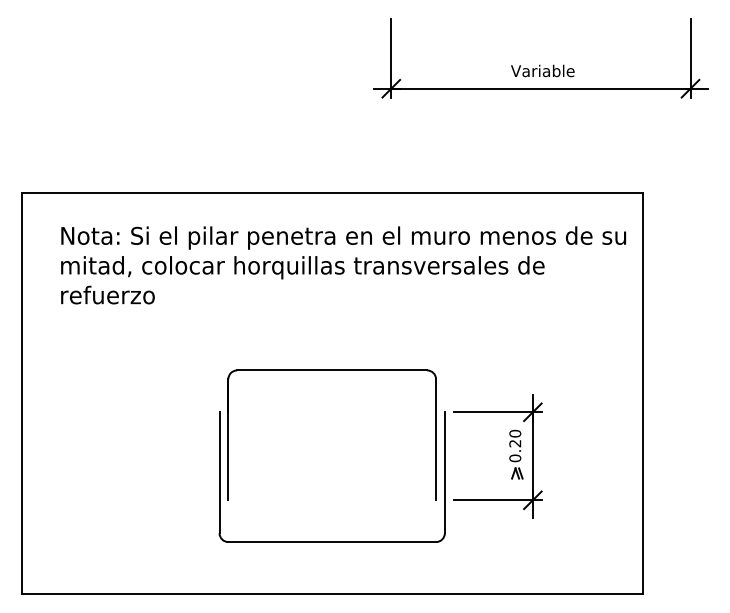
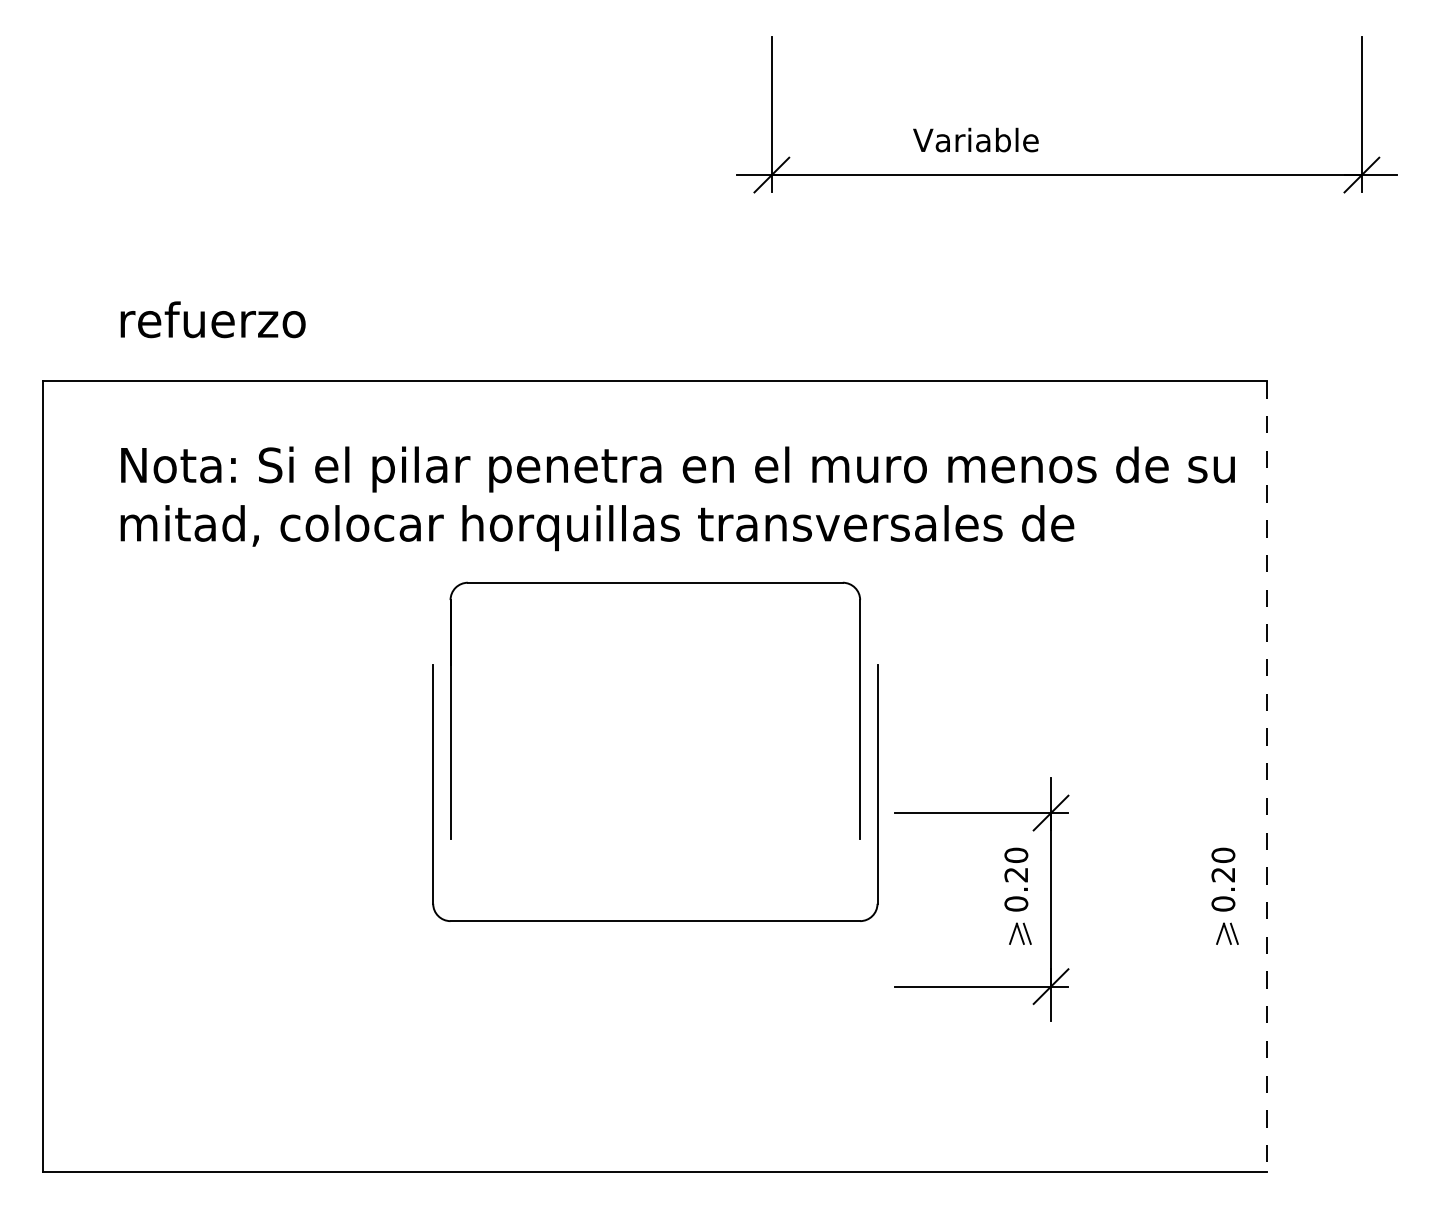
text: (542, 70) -> (975, 139), moved
text: (107, 294) -> (212, 318), moved
part: (331, 370) -> (653, 582), moved
line: (642, 393) -> (1267, 776), solid -> dashed
part: (621, 454) -> (1225, 896), added

